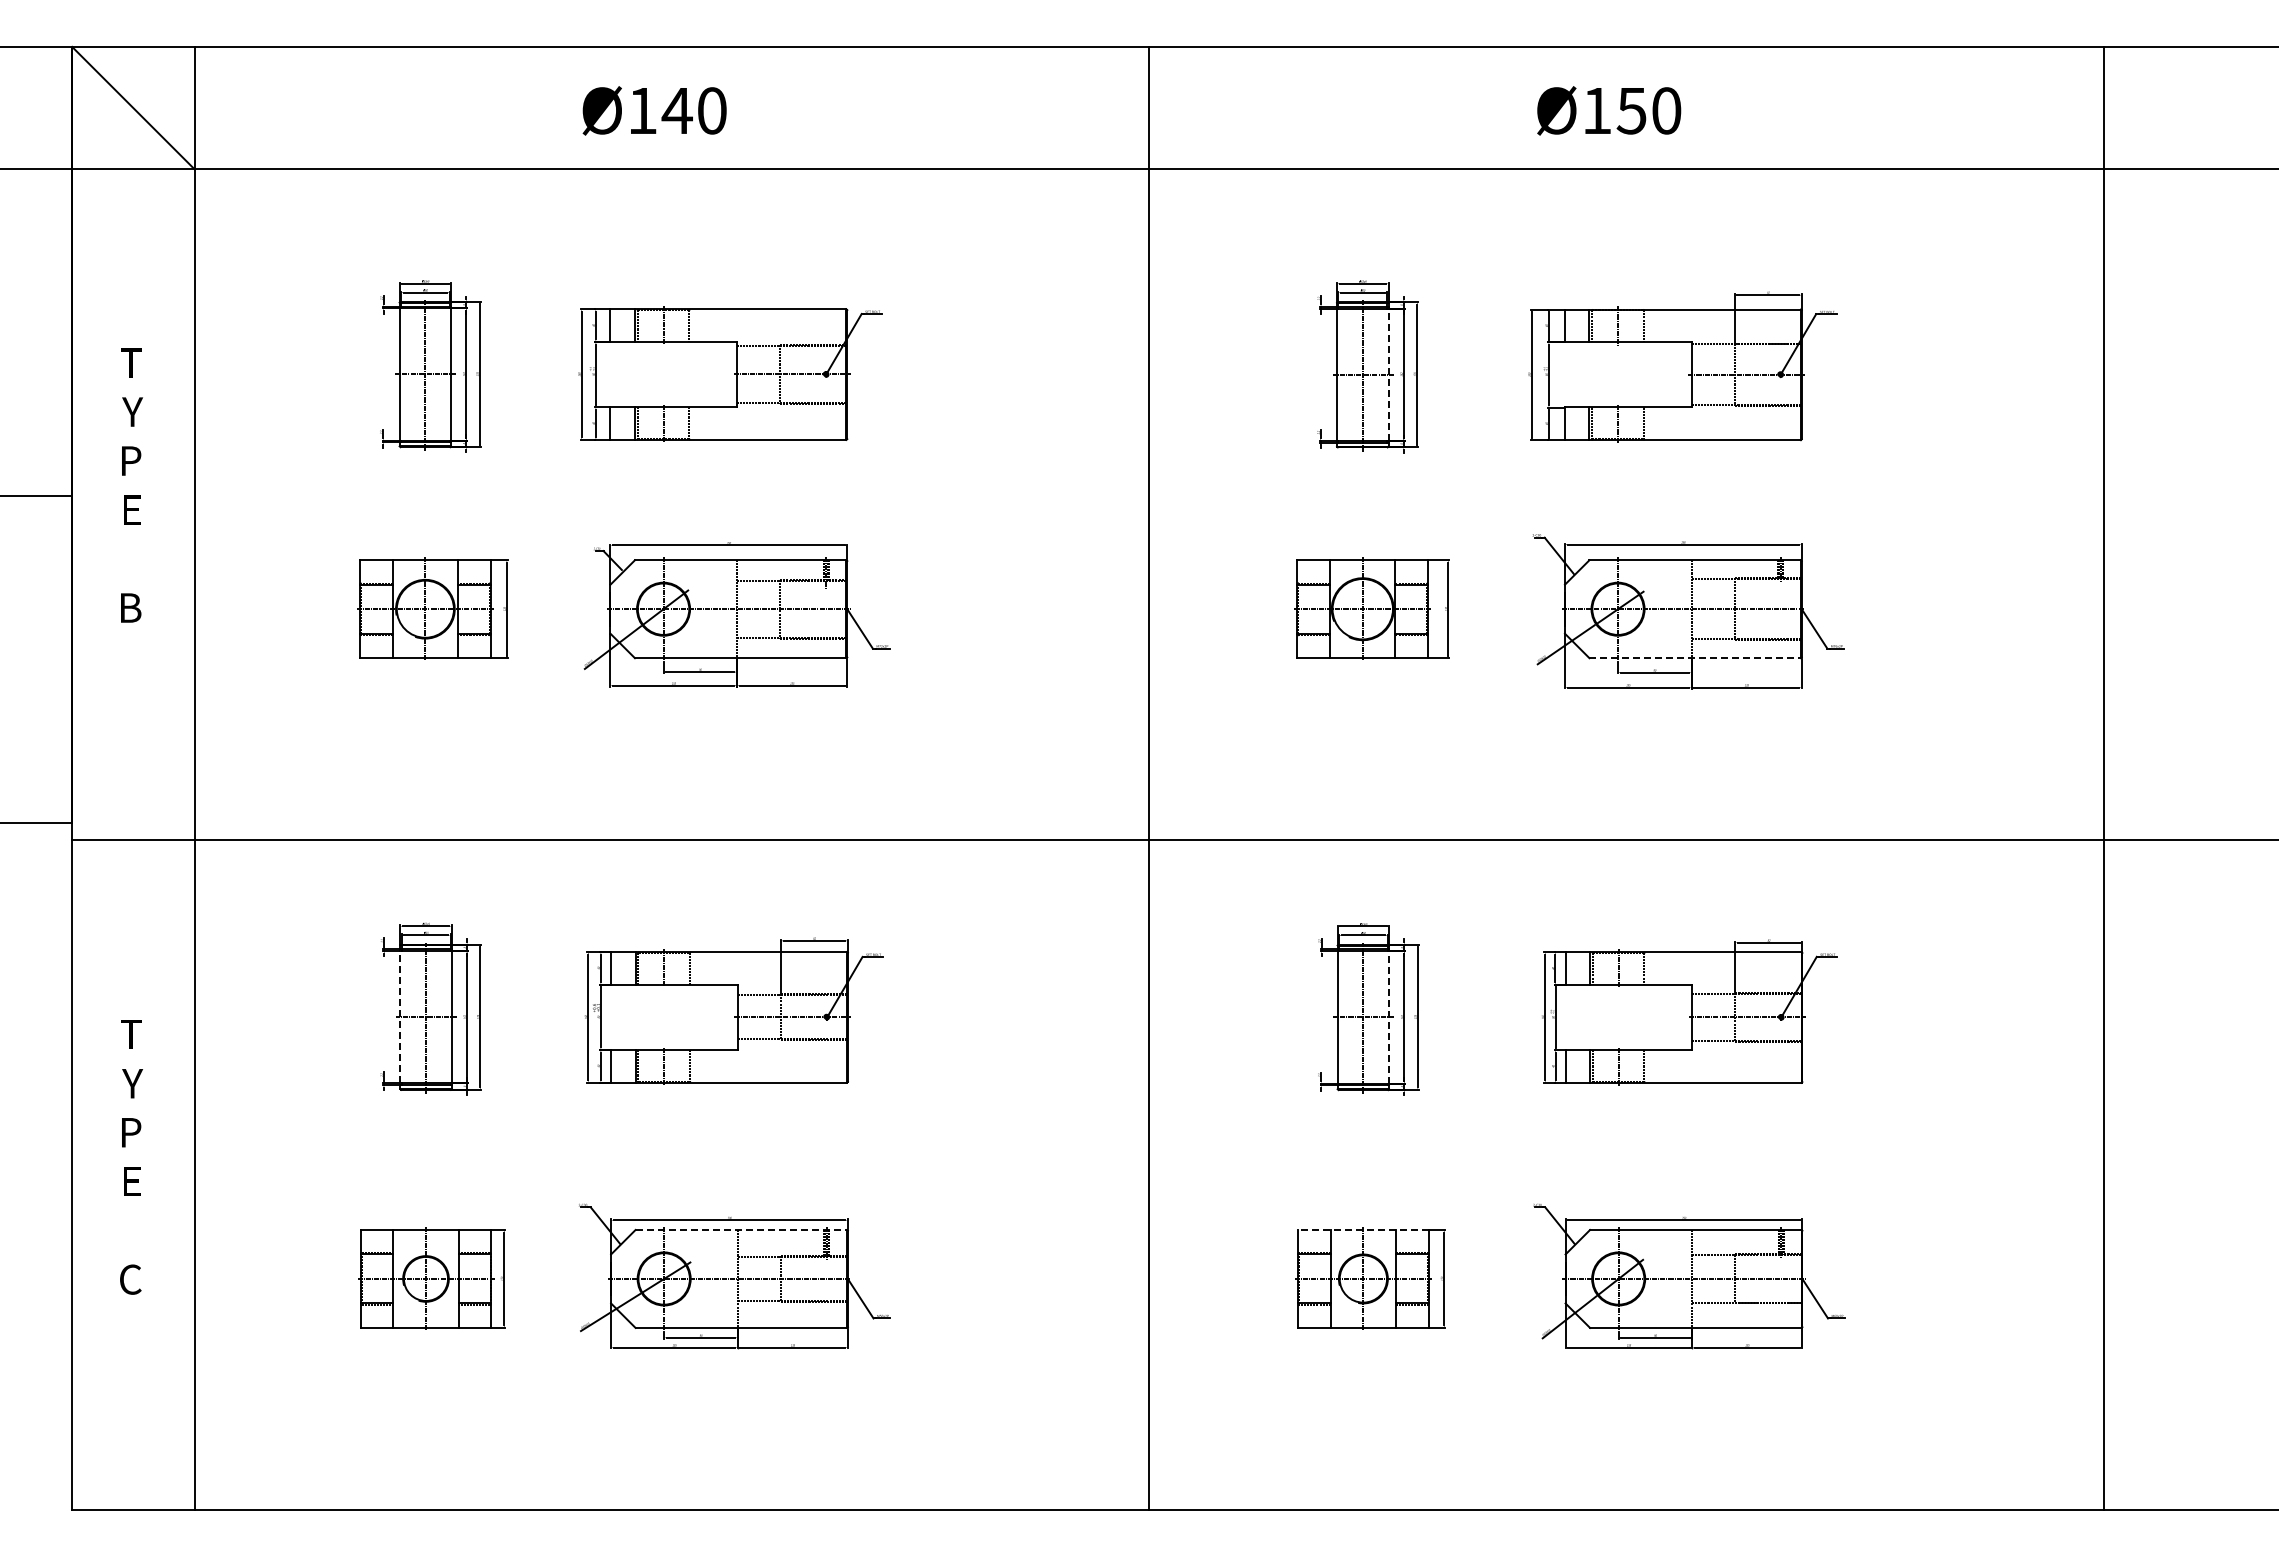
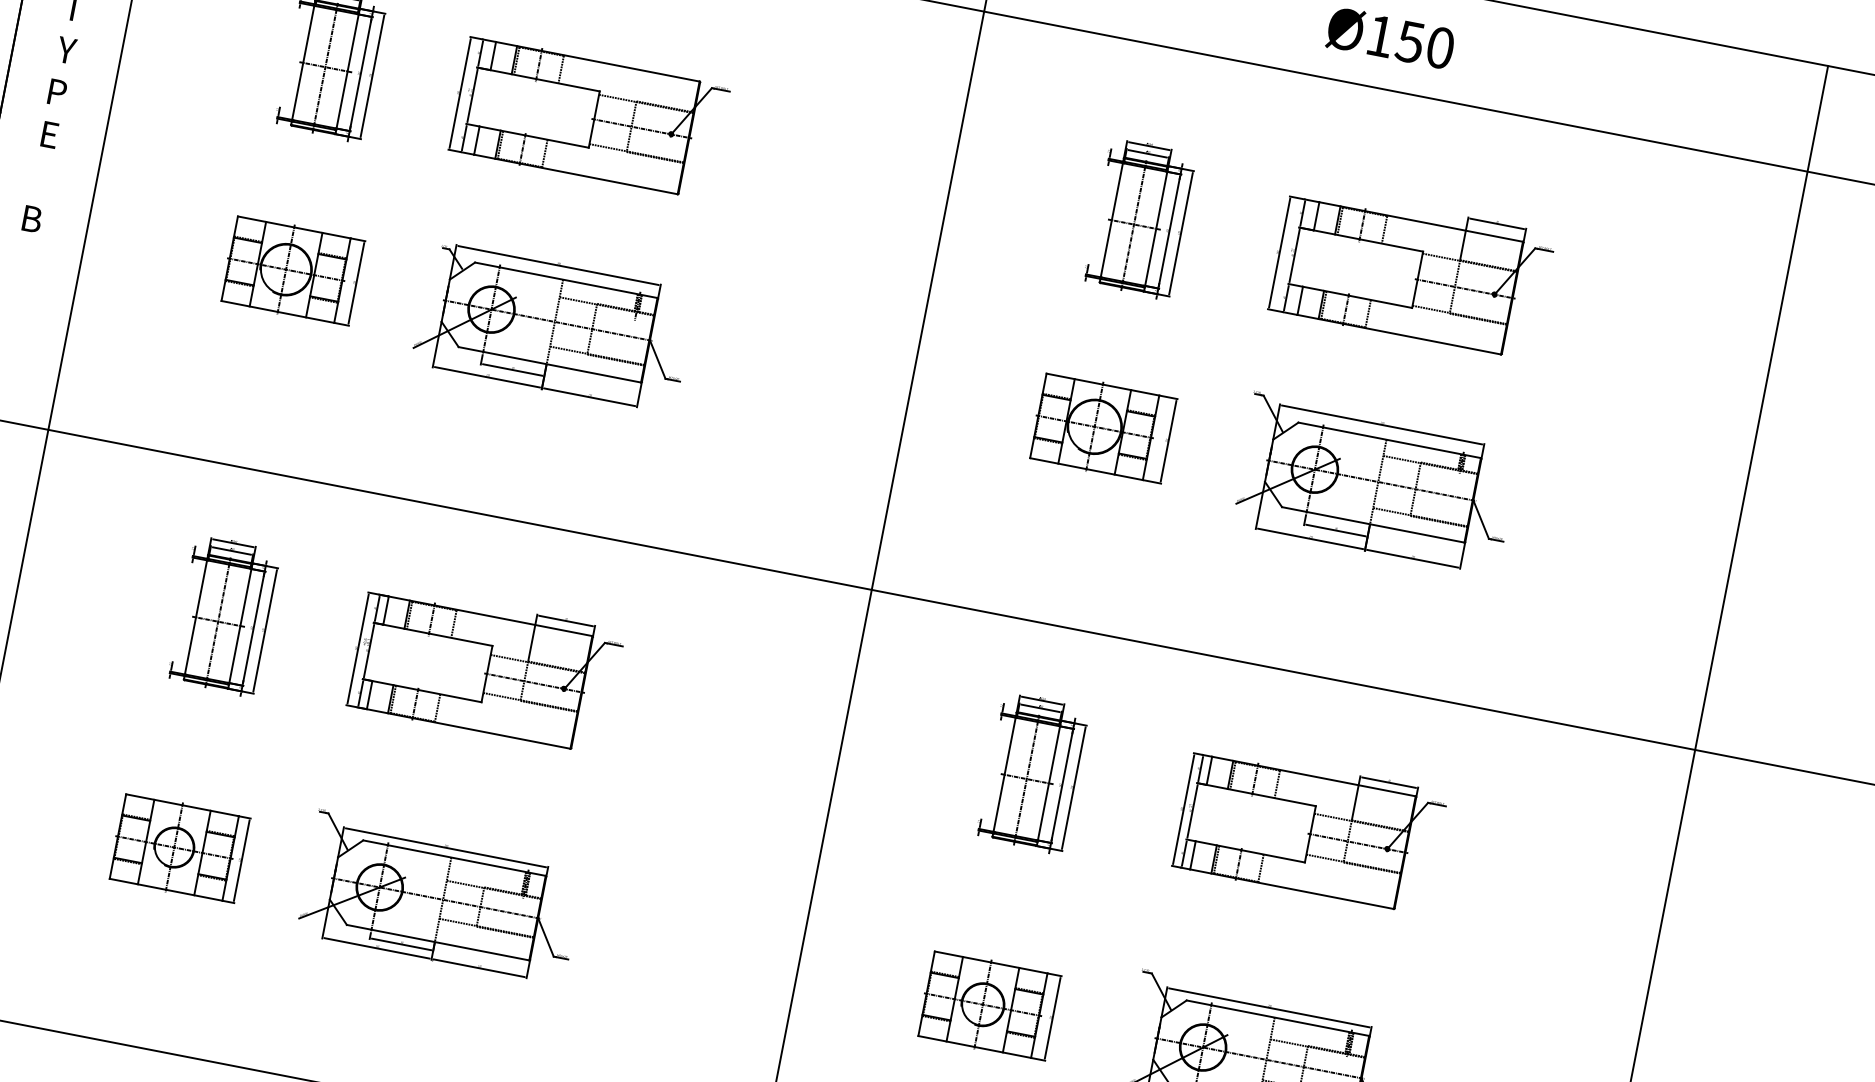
line: (1388, 374) -> (1156, 228), dashed -> solid
line: (1695, 658) -> (1373, 525), dashed -> solid
line: (400, 1016) -> (196, 616), dashed -> solid
line: (1389, 1016) -> (1049, 782), dashed -> solid
line: (741, 1229) -> (454, 857), dashed -> solid
line: (1362, 1229) -> (990, 961), dashed -> solid

